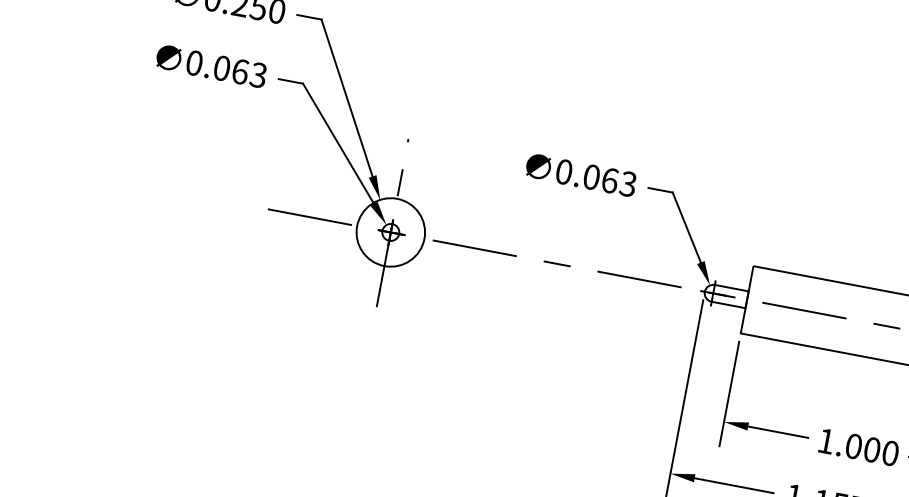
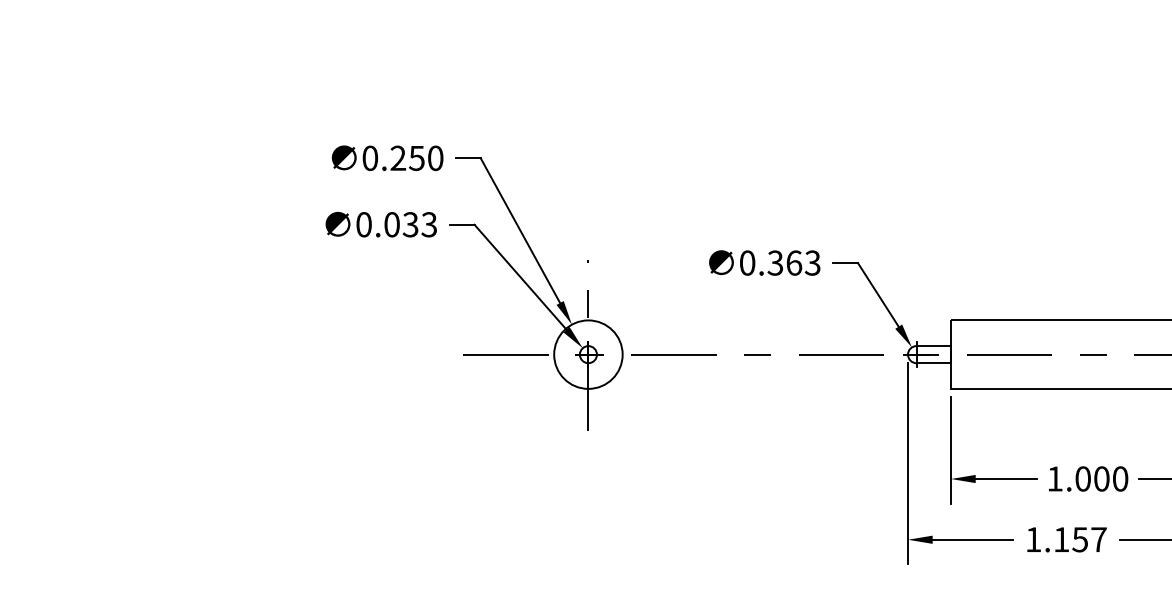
text: (240, 71) -> (410, 224), 0.063 -> 0.033
text: (591, 176) -> (775, 262), 0.063 -> 0.363

